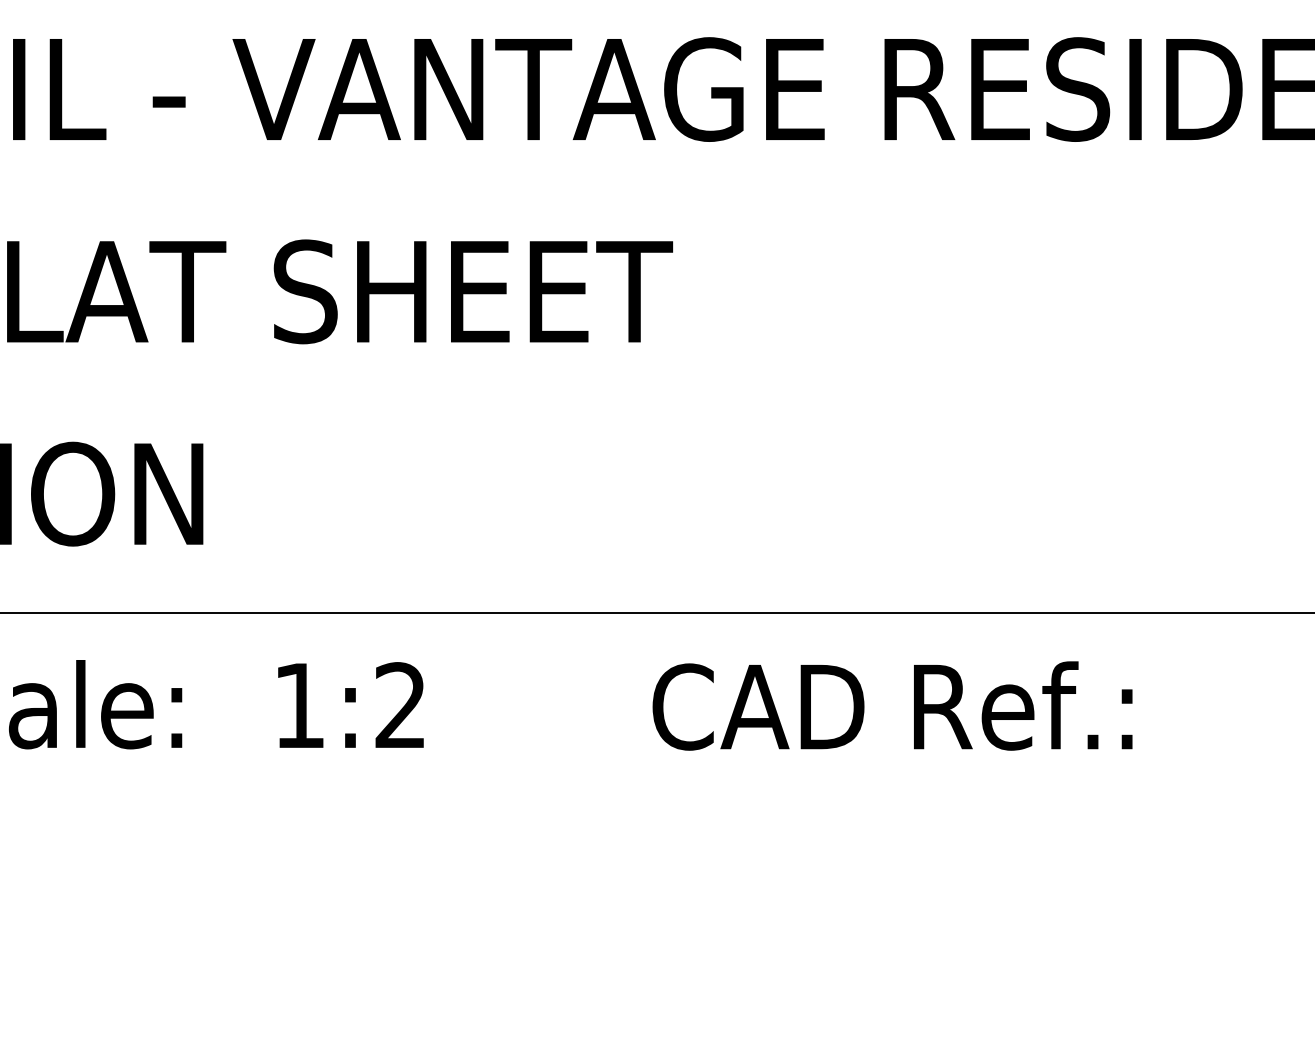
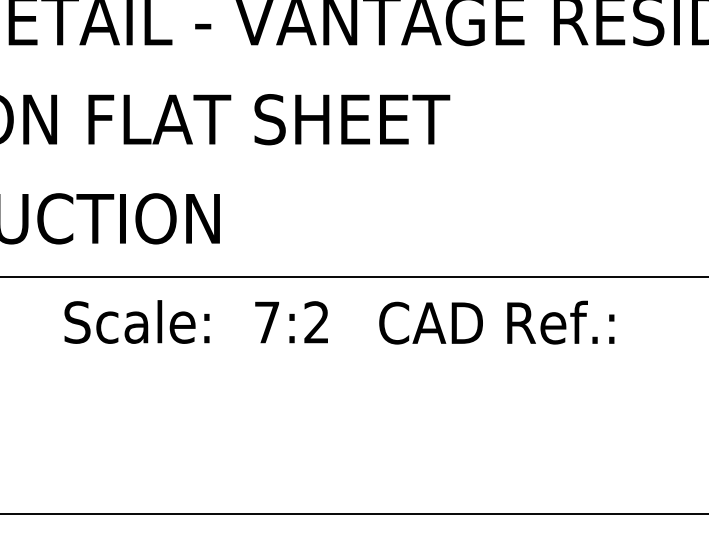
text: (300, 705) -> (267, 322), 1:2 -> 7:2
text: (891, 705) -> (496, 322), moved

